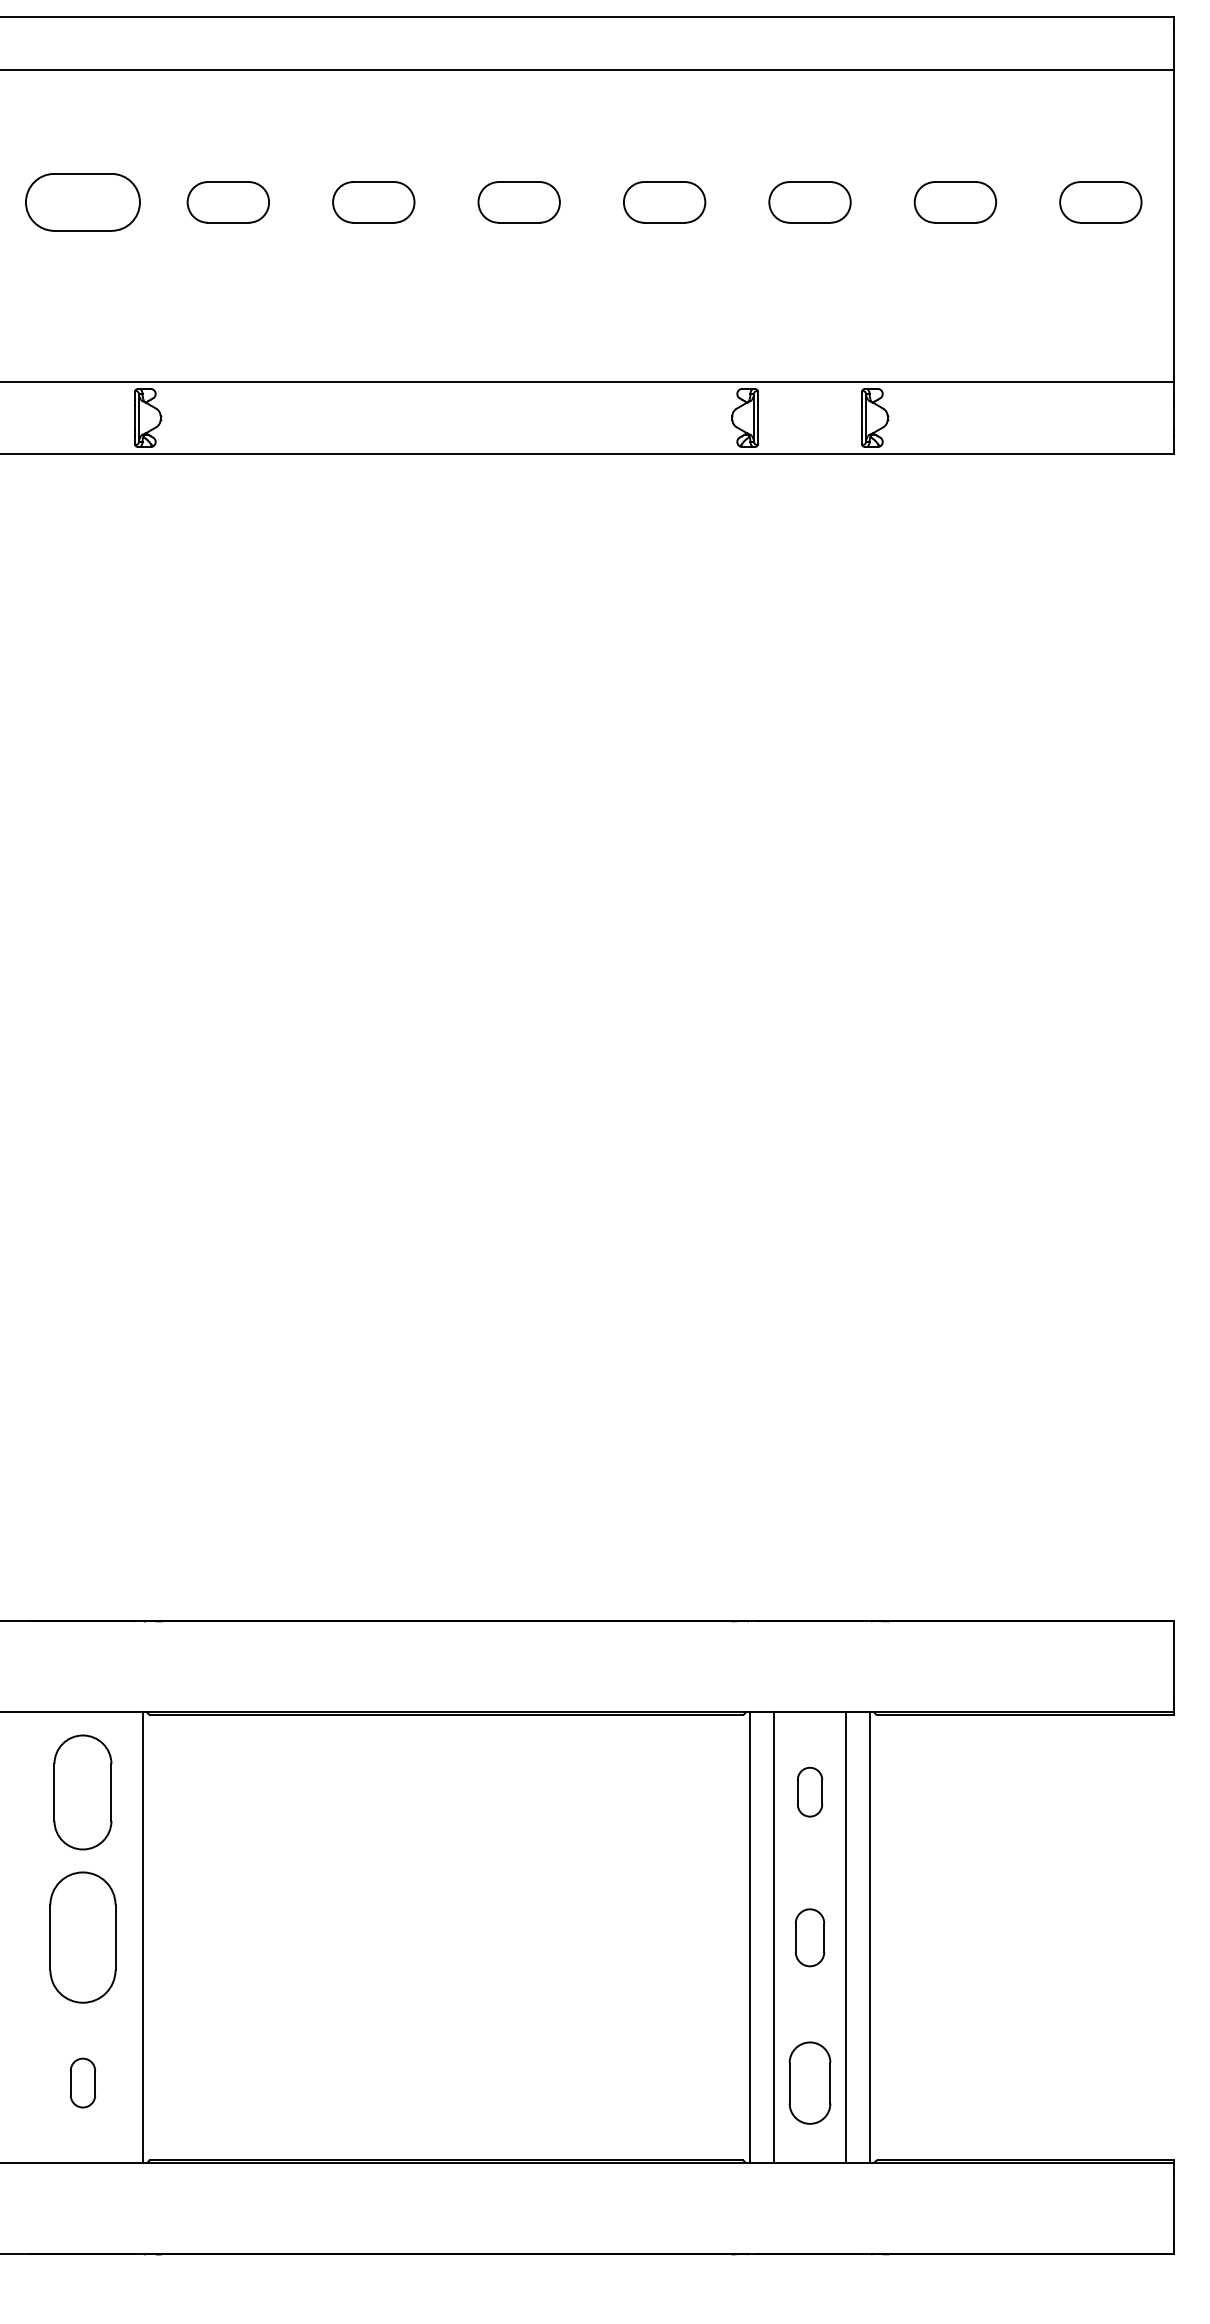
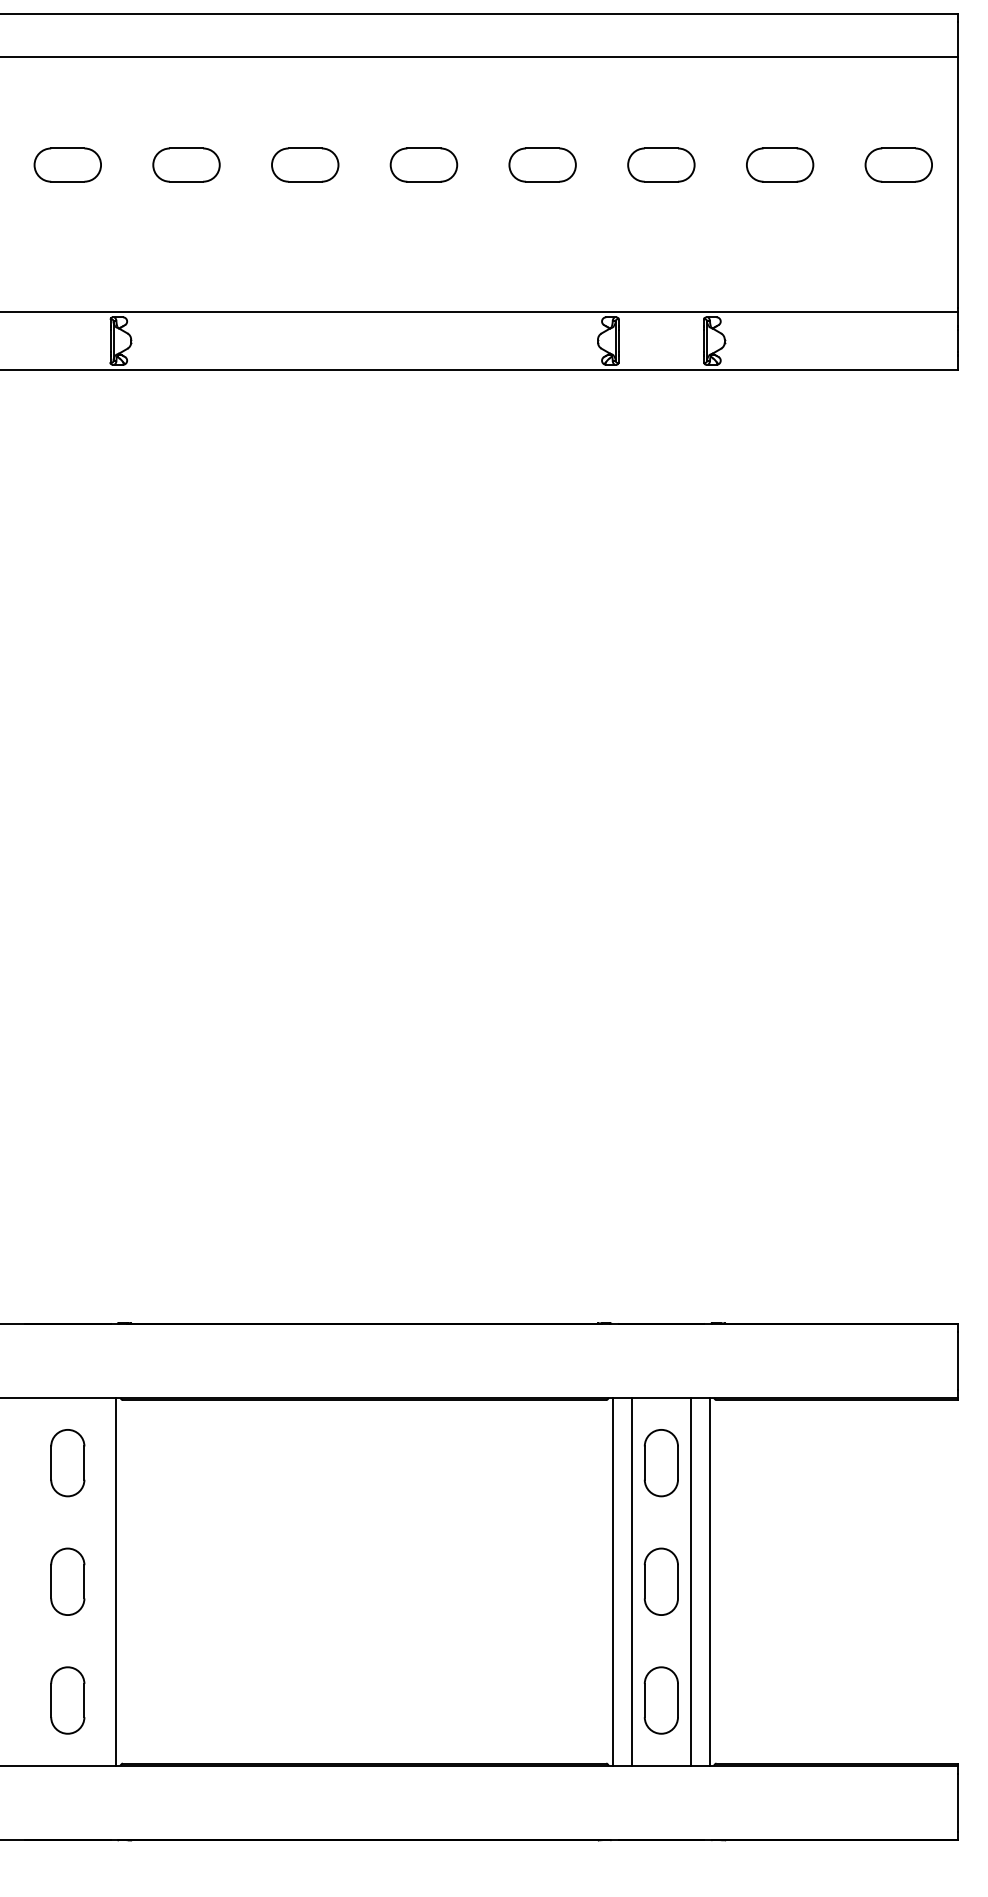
part: (82, 202) -> (67, 165), size x0.71
part: (82, 1791) -> (67, 1462), size x0.71
part: (809, 1791) -> (660, 1462), size x1.67
part: (82, 1937) -> (67, 1581), size x0.62
part: (809, 1937) -> (660, 1581), size x1.43
part: (82, 2082) -> (67, 1699), size x1.67

